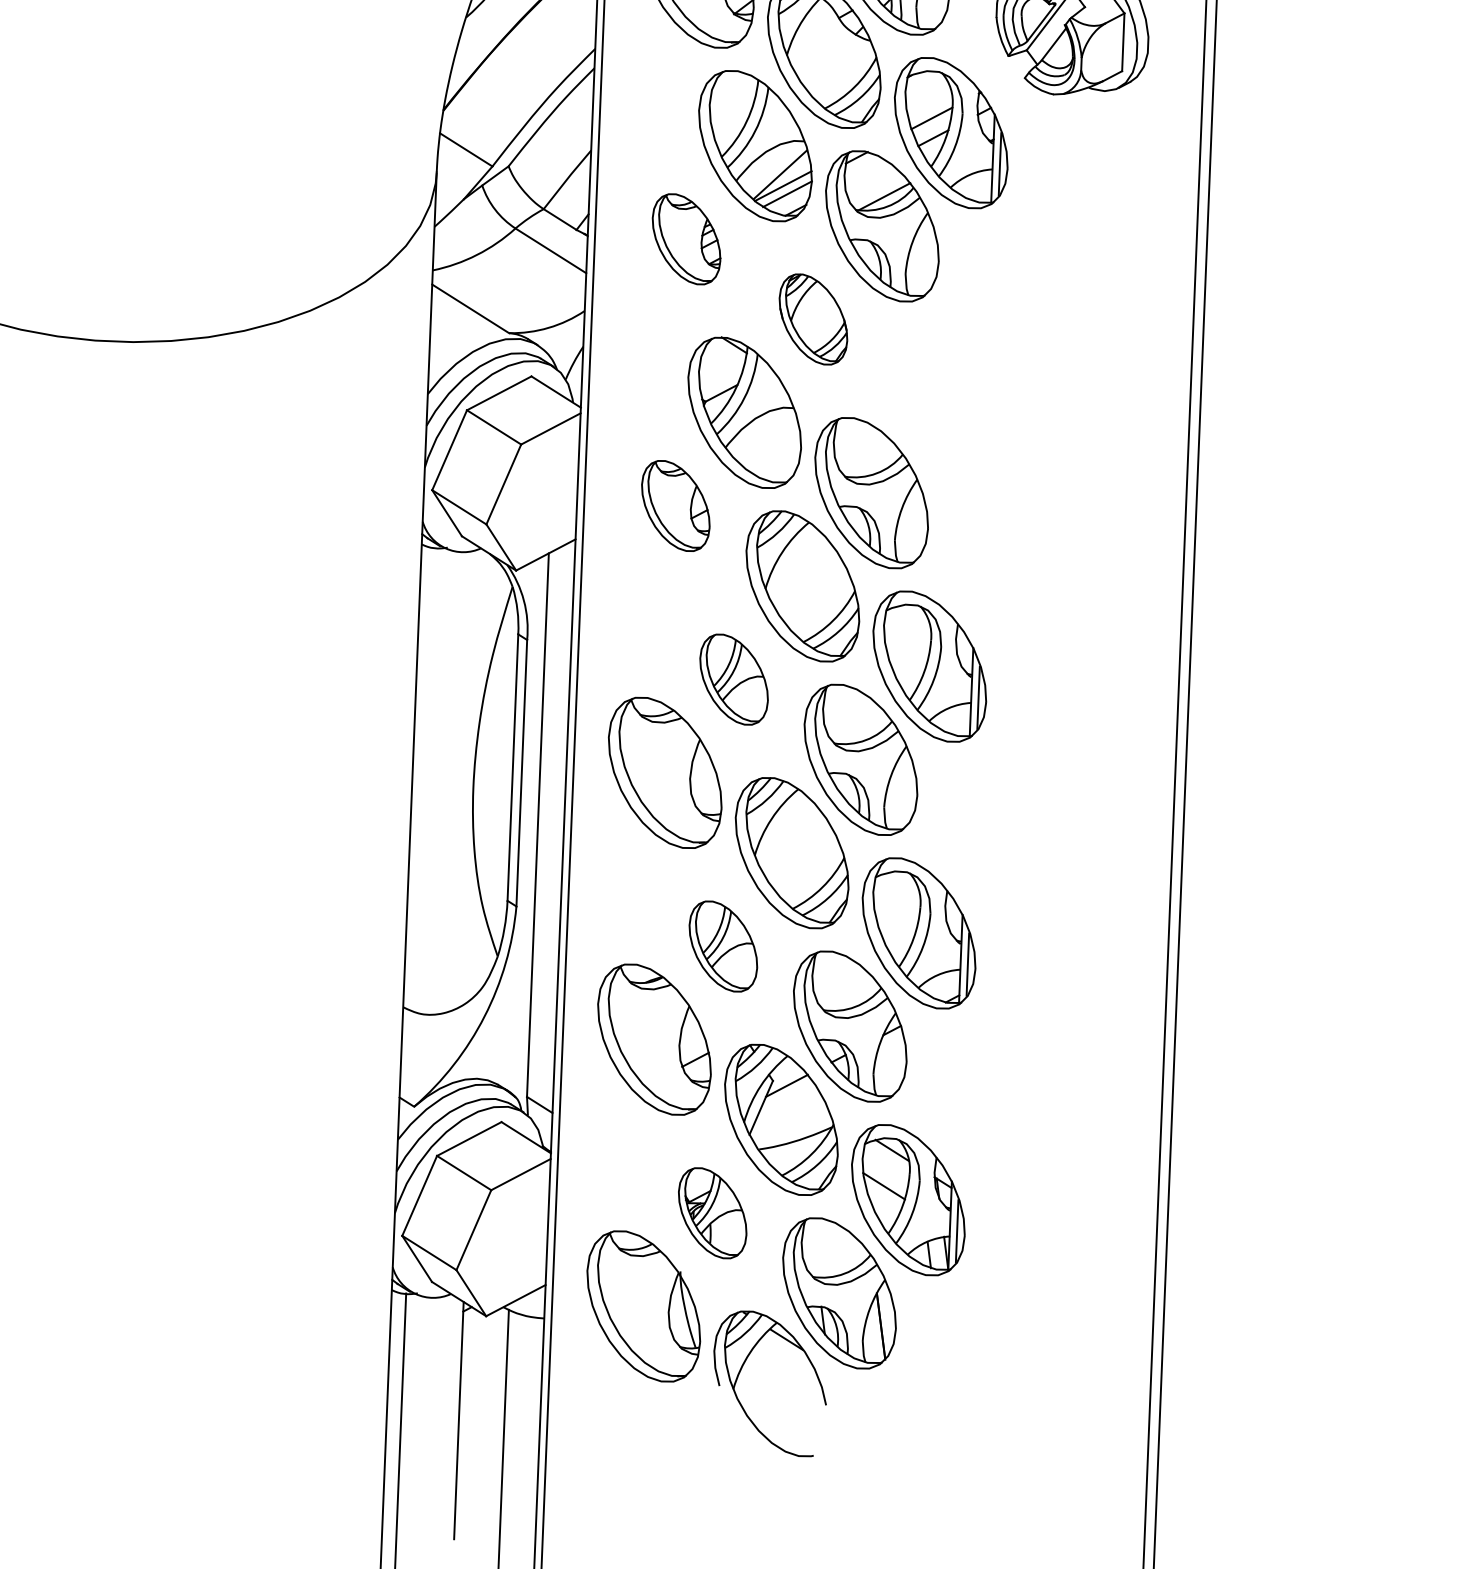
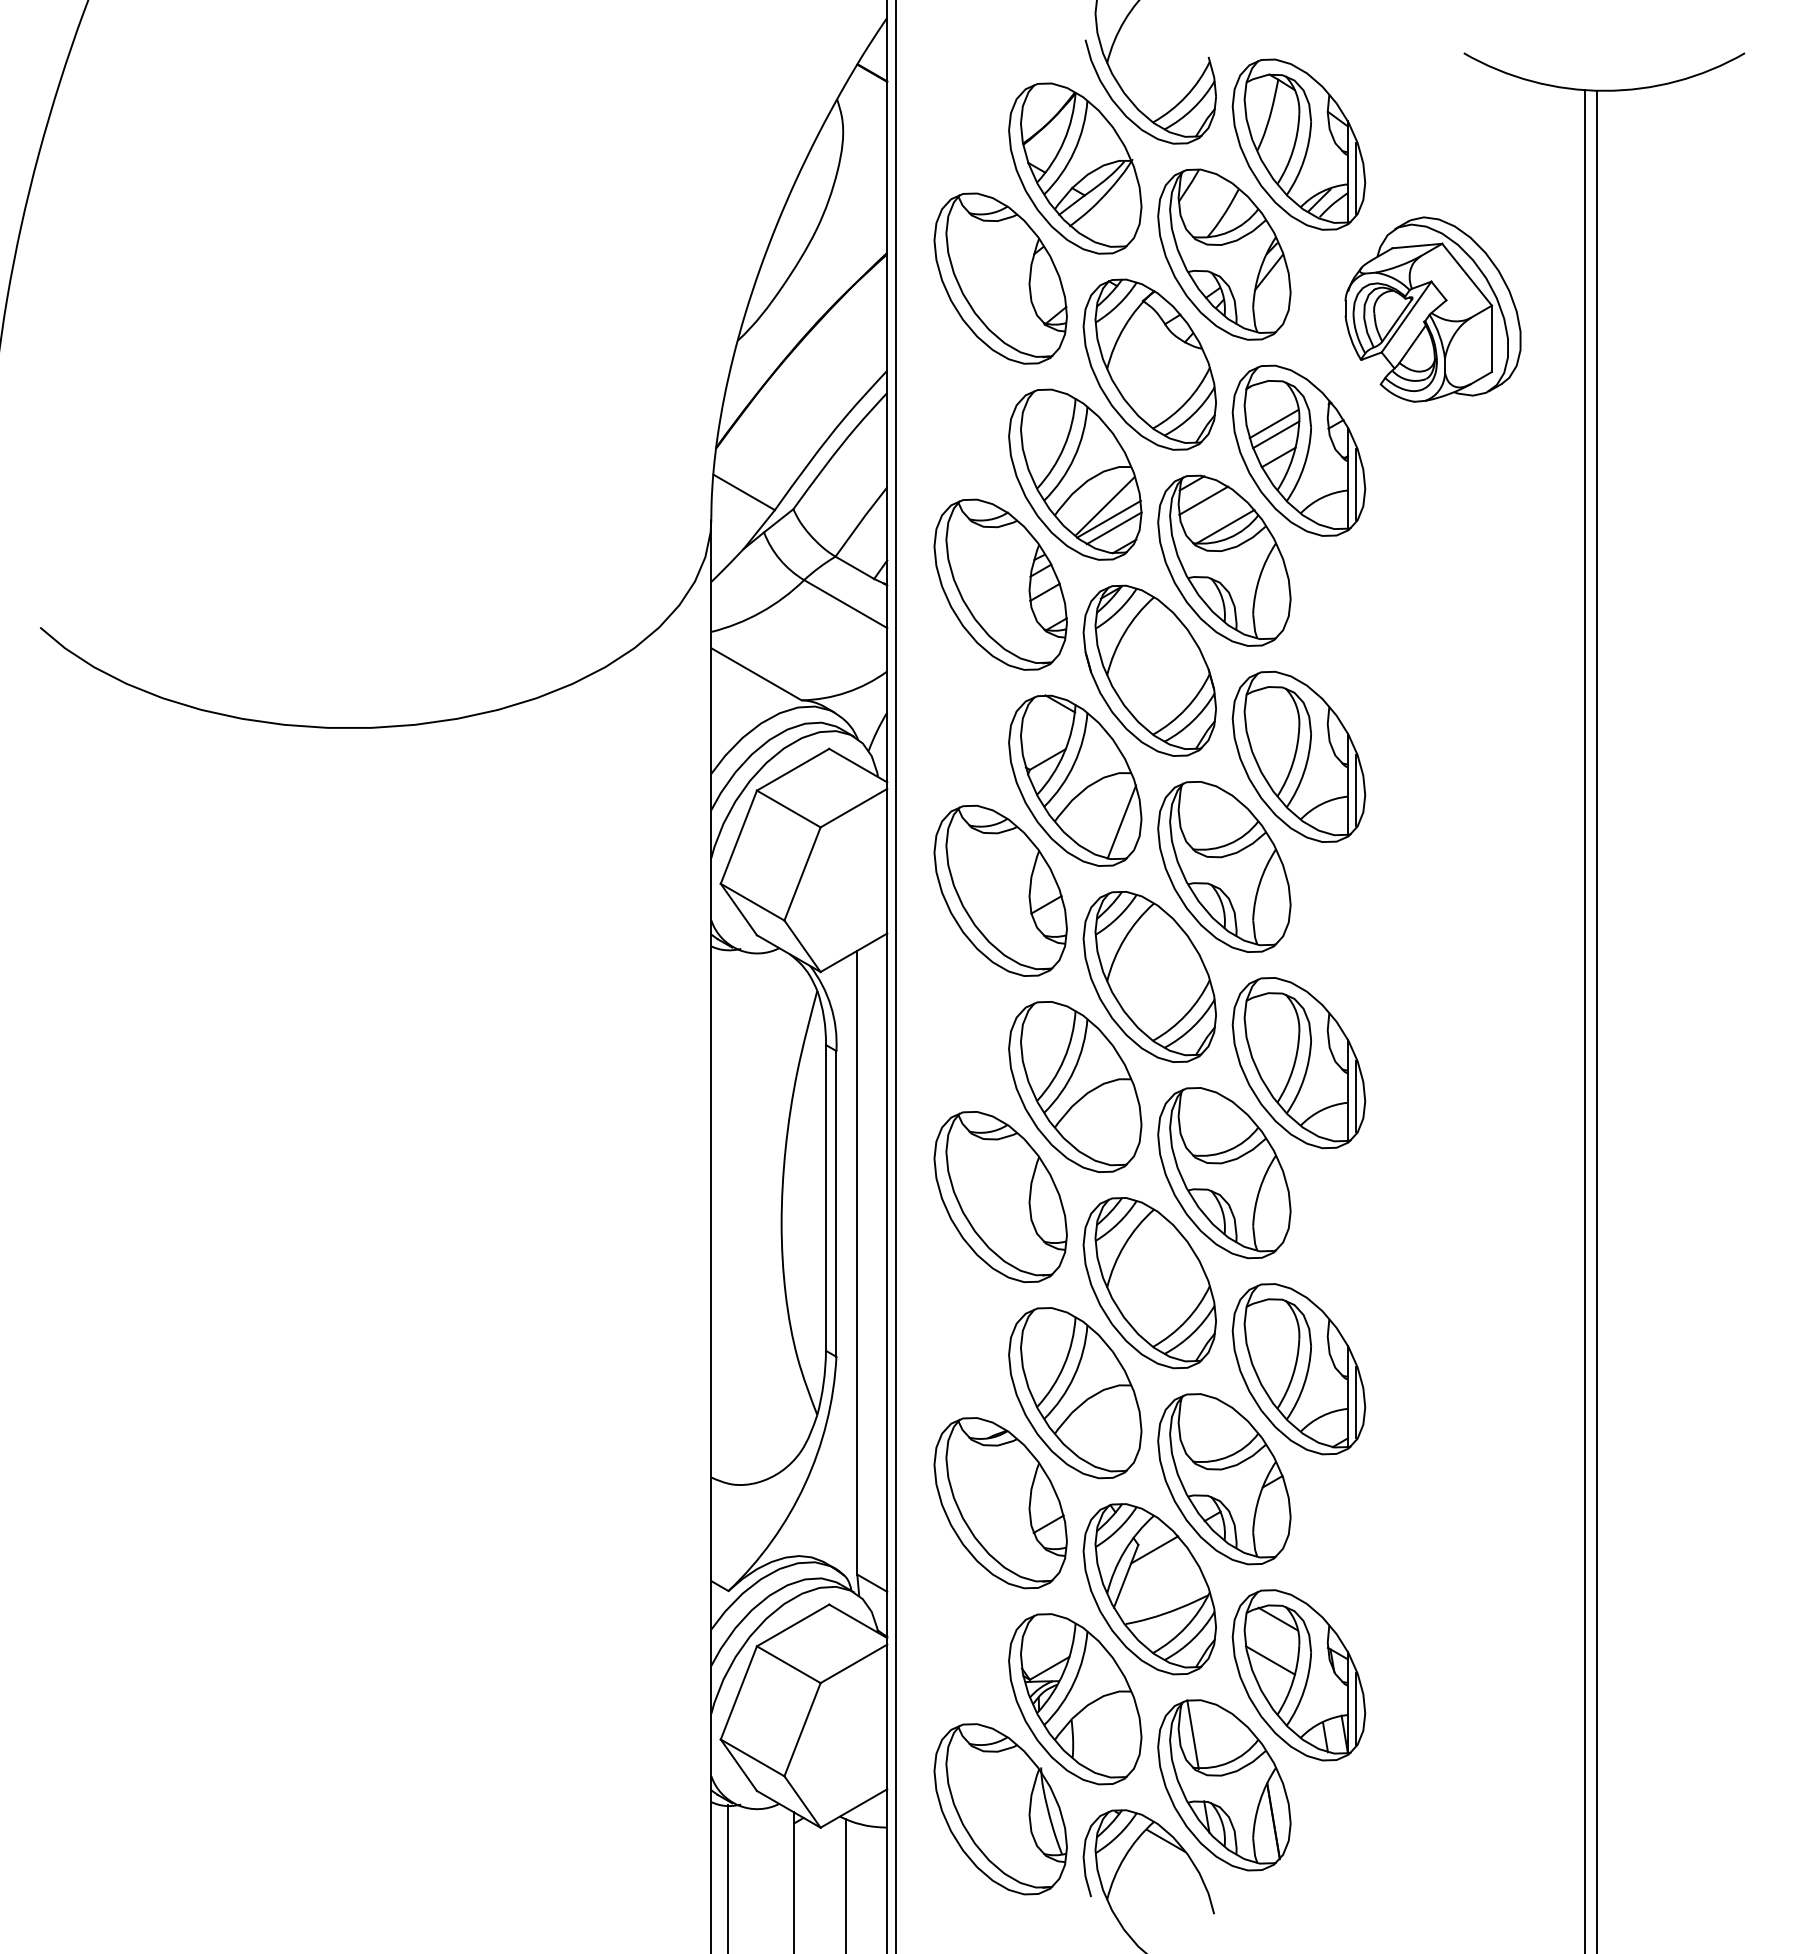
line: (929, 108) -> (1273, 423), added
line: (866, 173) -> (1203, 500), added
part: (686, 239) -> (1000, 584), size x1.67
part: (813, 319) -> (1149, 670), size x1.67
part: (940, 399) -> (1298, 756), added
line: (783, 449) -> (1121, 821), added
part: (675, 505) -> (1000, 890), size x1.67
part: (734, 679) -> (1075, 1086), size x1.67
part: (723, 946) -> (1075, 1393), size x1.67
part: (712, 1213) -> (1075, 1699), size x1.67
line: (813, 1248) -> (1192, 1734), added

